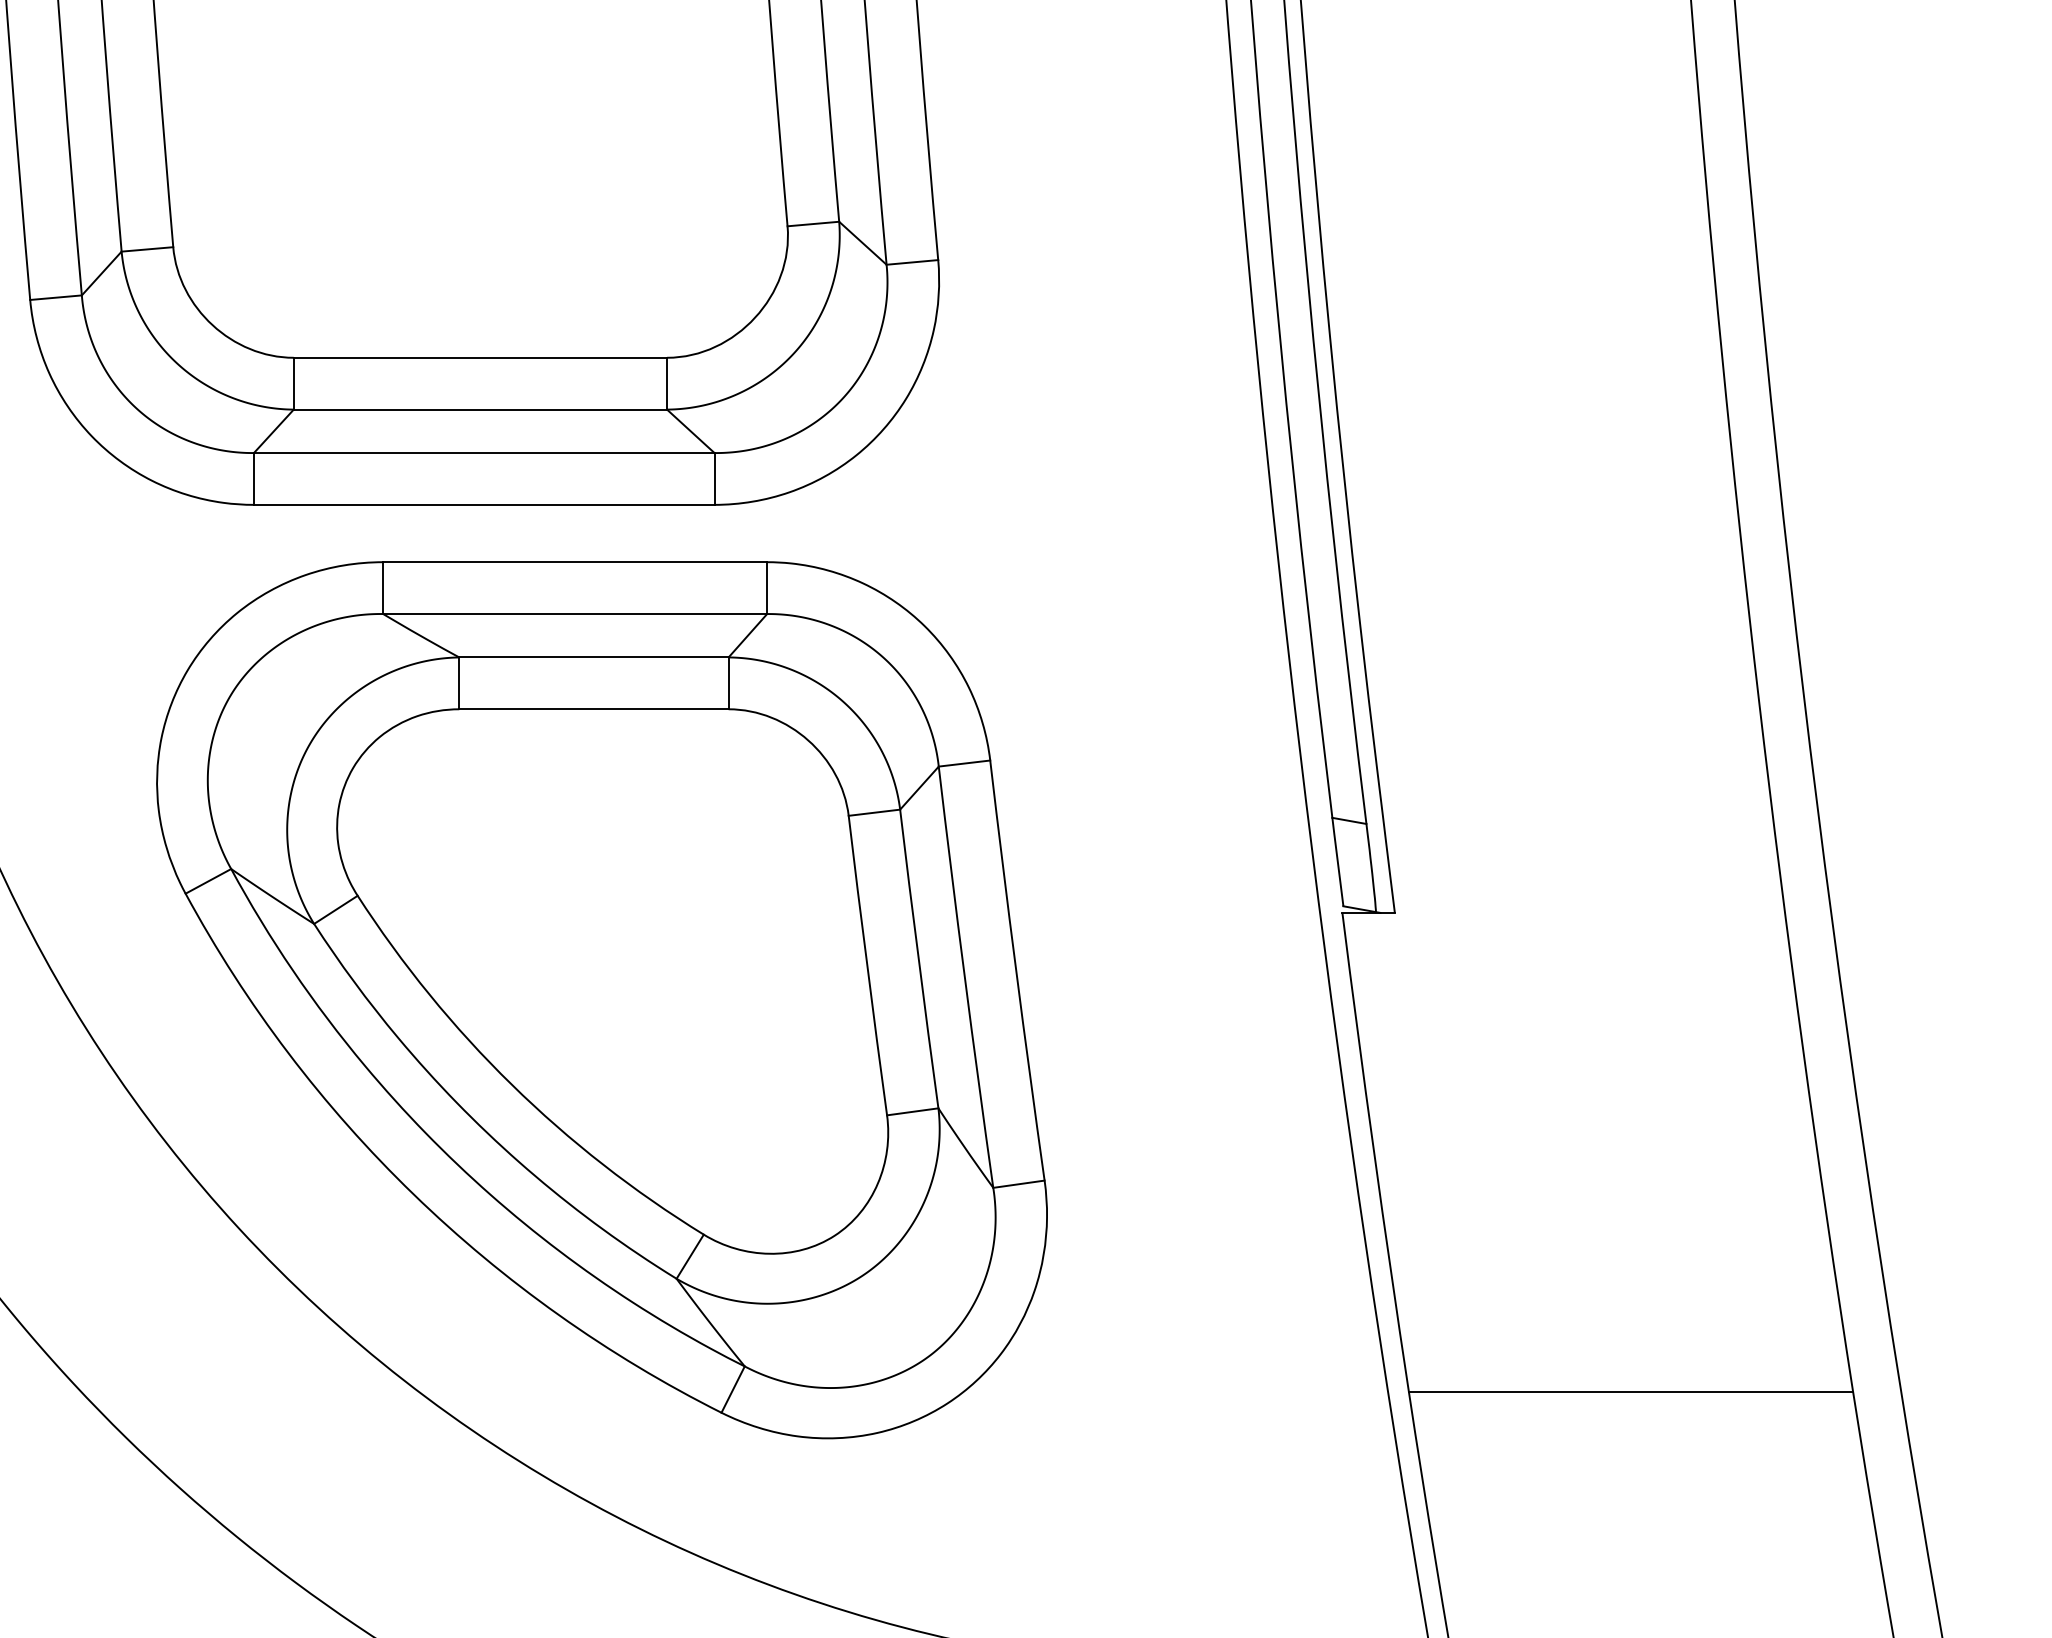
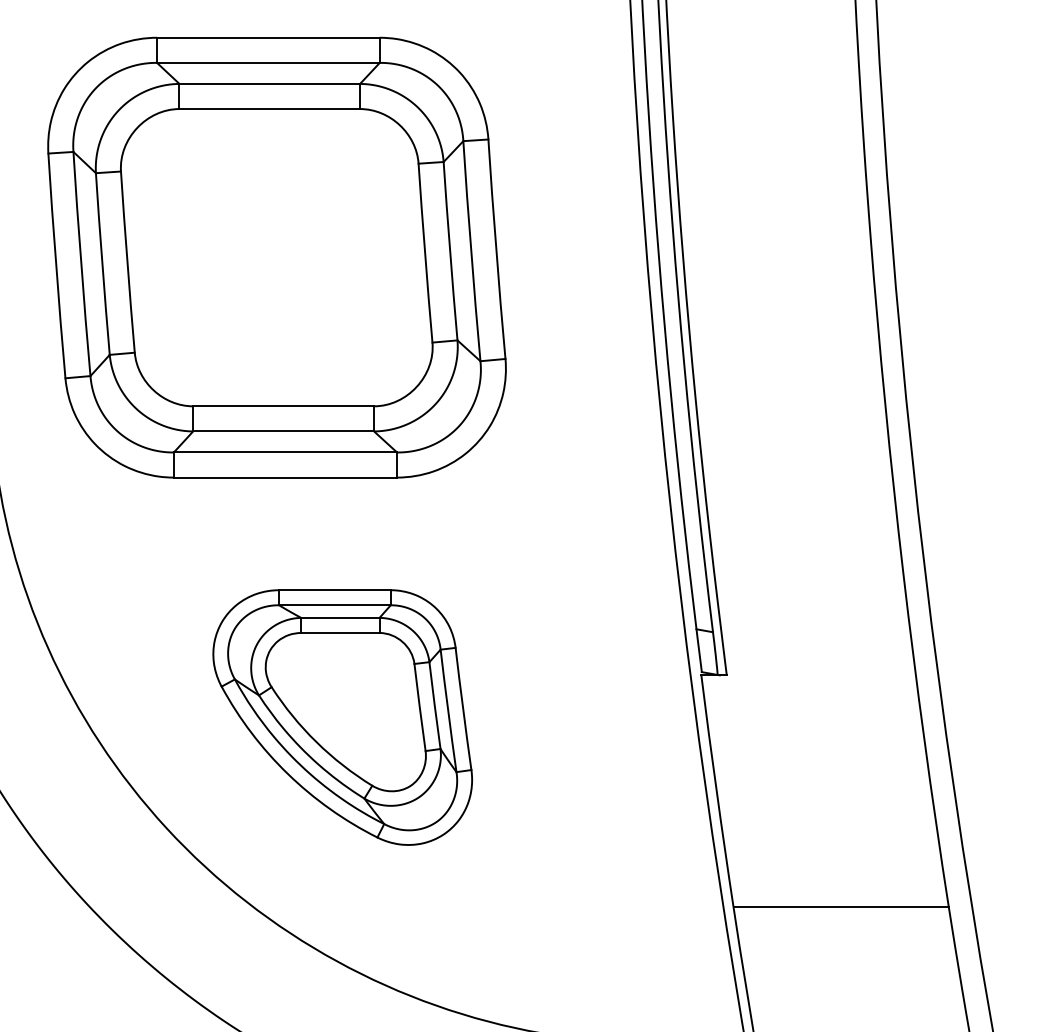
part: (601, 999) -> (342, 717), size x0.6

